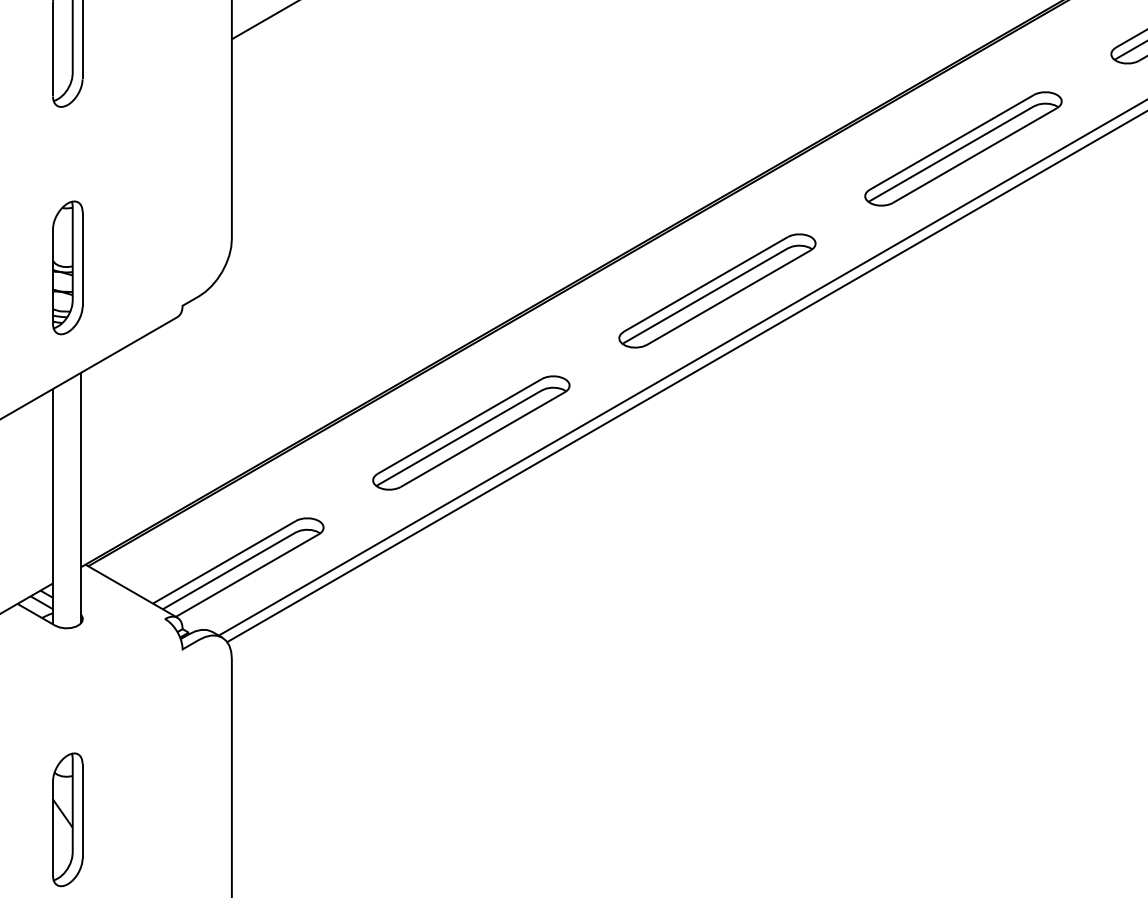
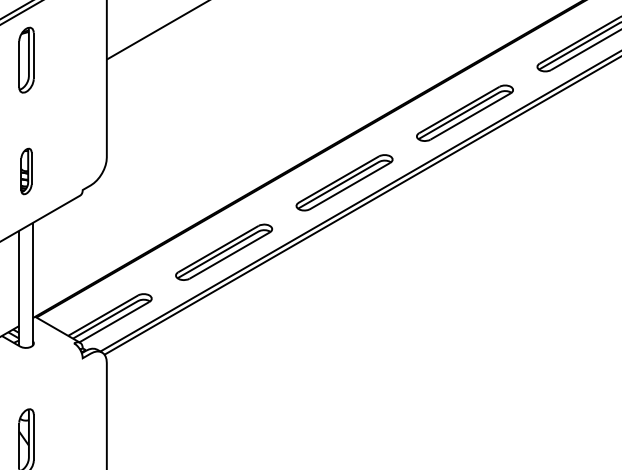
part: (67, 267) -> (26, 171), size x0.7

